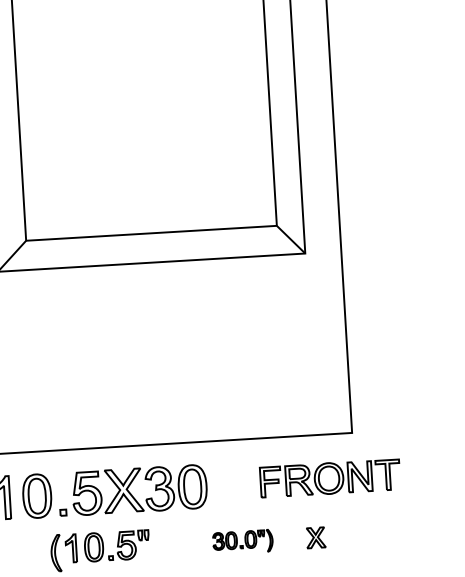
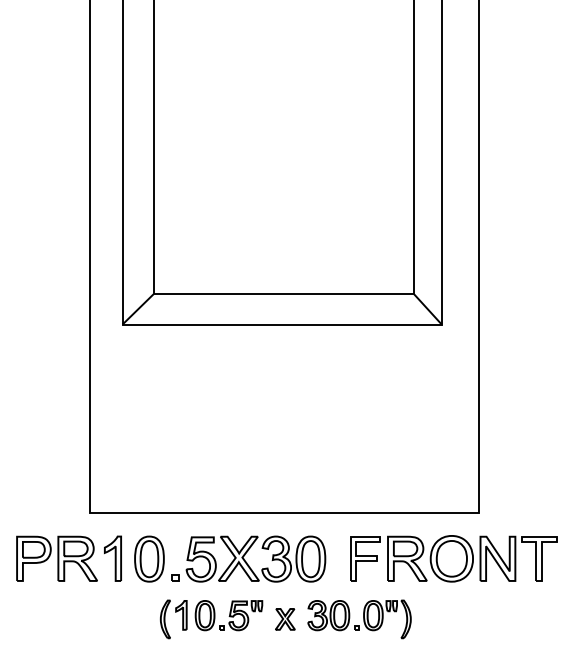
part: (329, 478) -> (453, 558), size x1.43
part: (316, 537) -> (285, 619), moved
part: (242, 542) -> (359, 619), size x1.67

